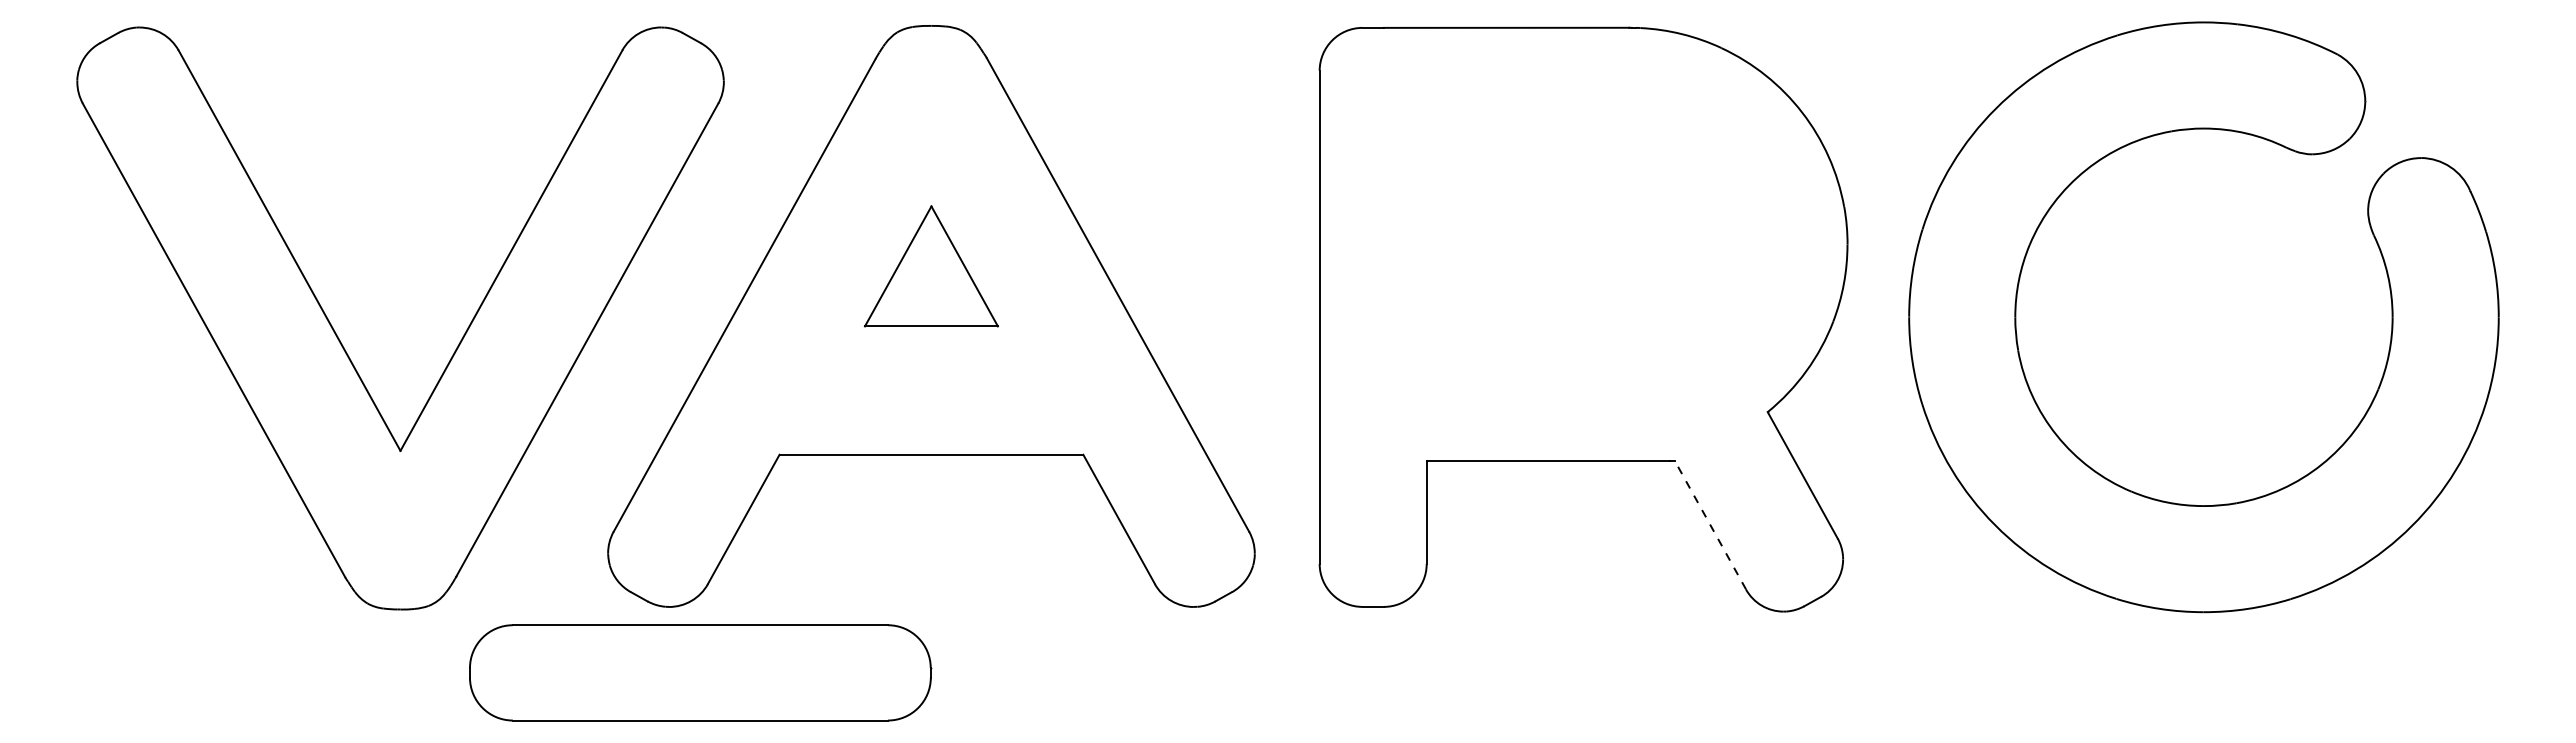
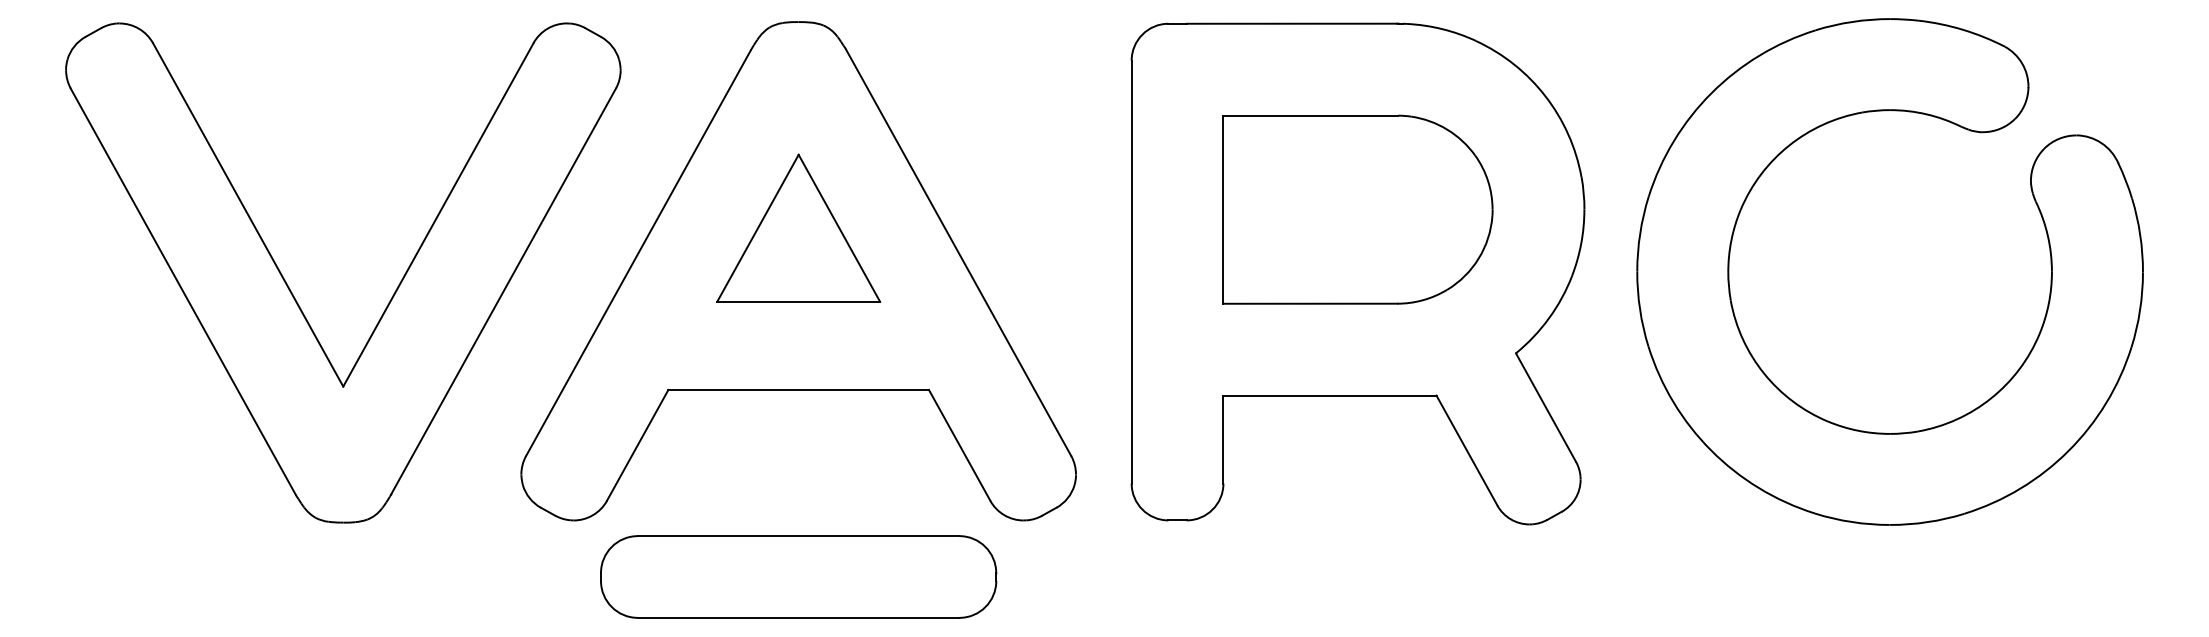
part: (1583, 244) -> (1357, 209), added
part: (931, 266) -> (798, 228), size x1.43
line: (1710, 524) -> (1466, 449), dashed -> solid
part: (700, 672) -> (798, 576), moved

